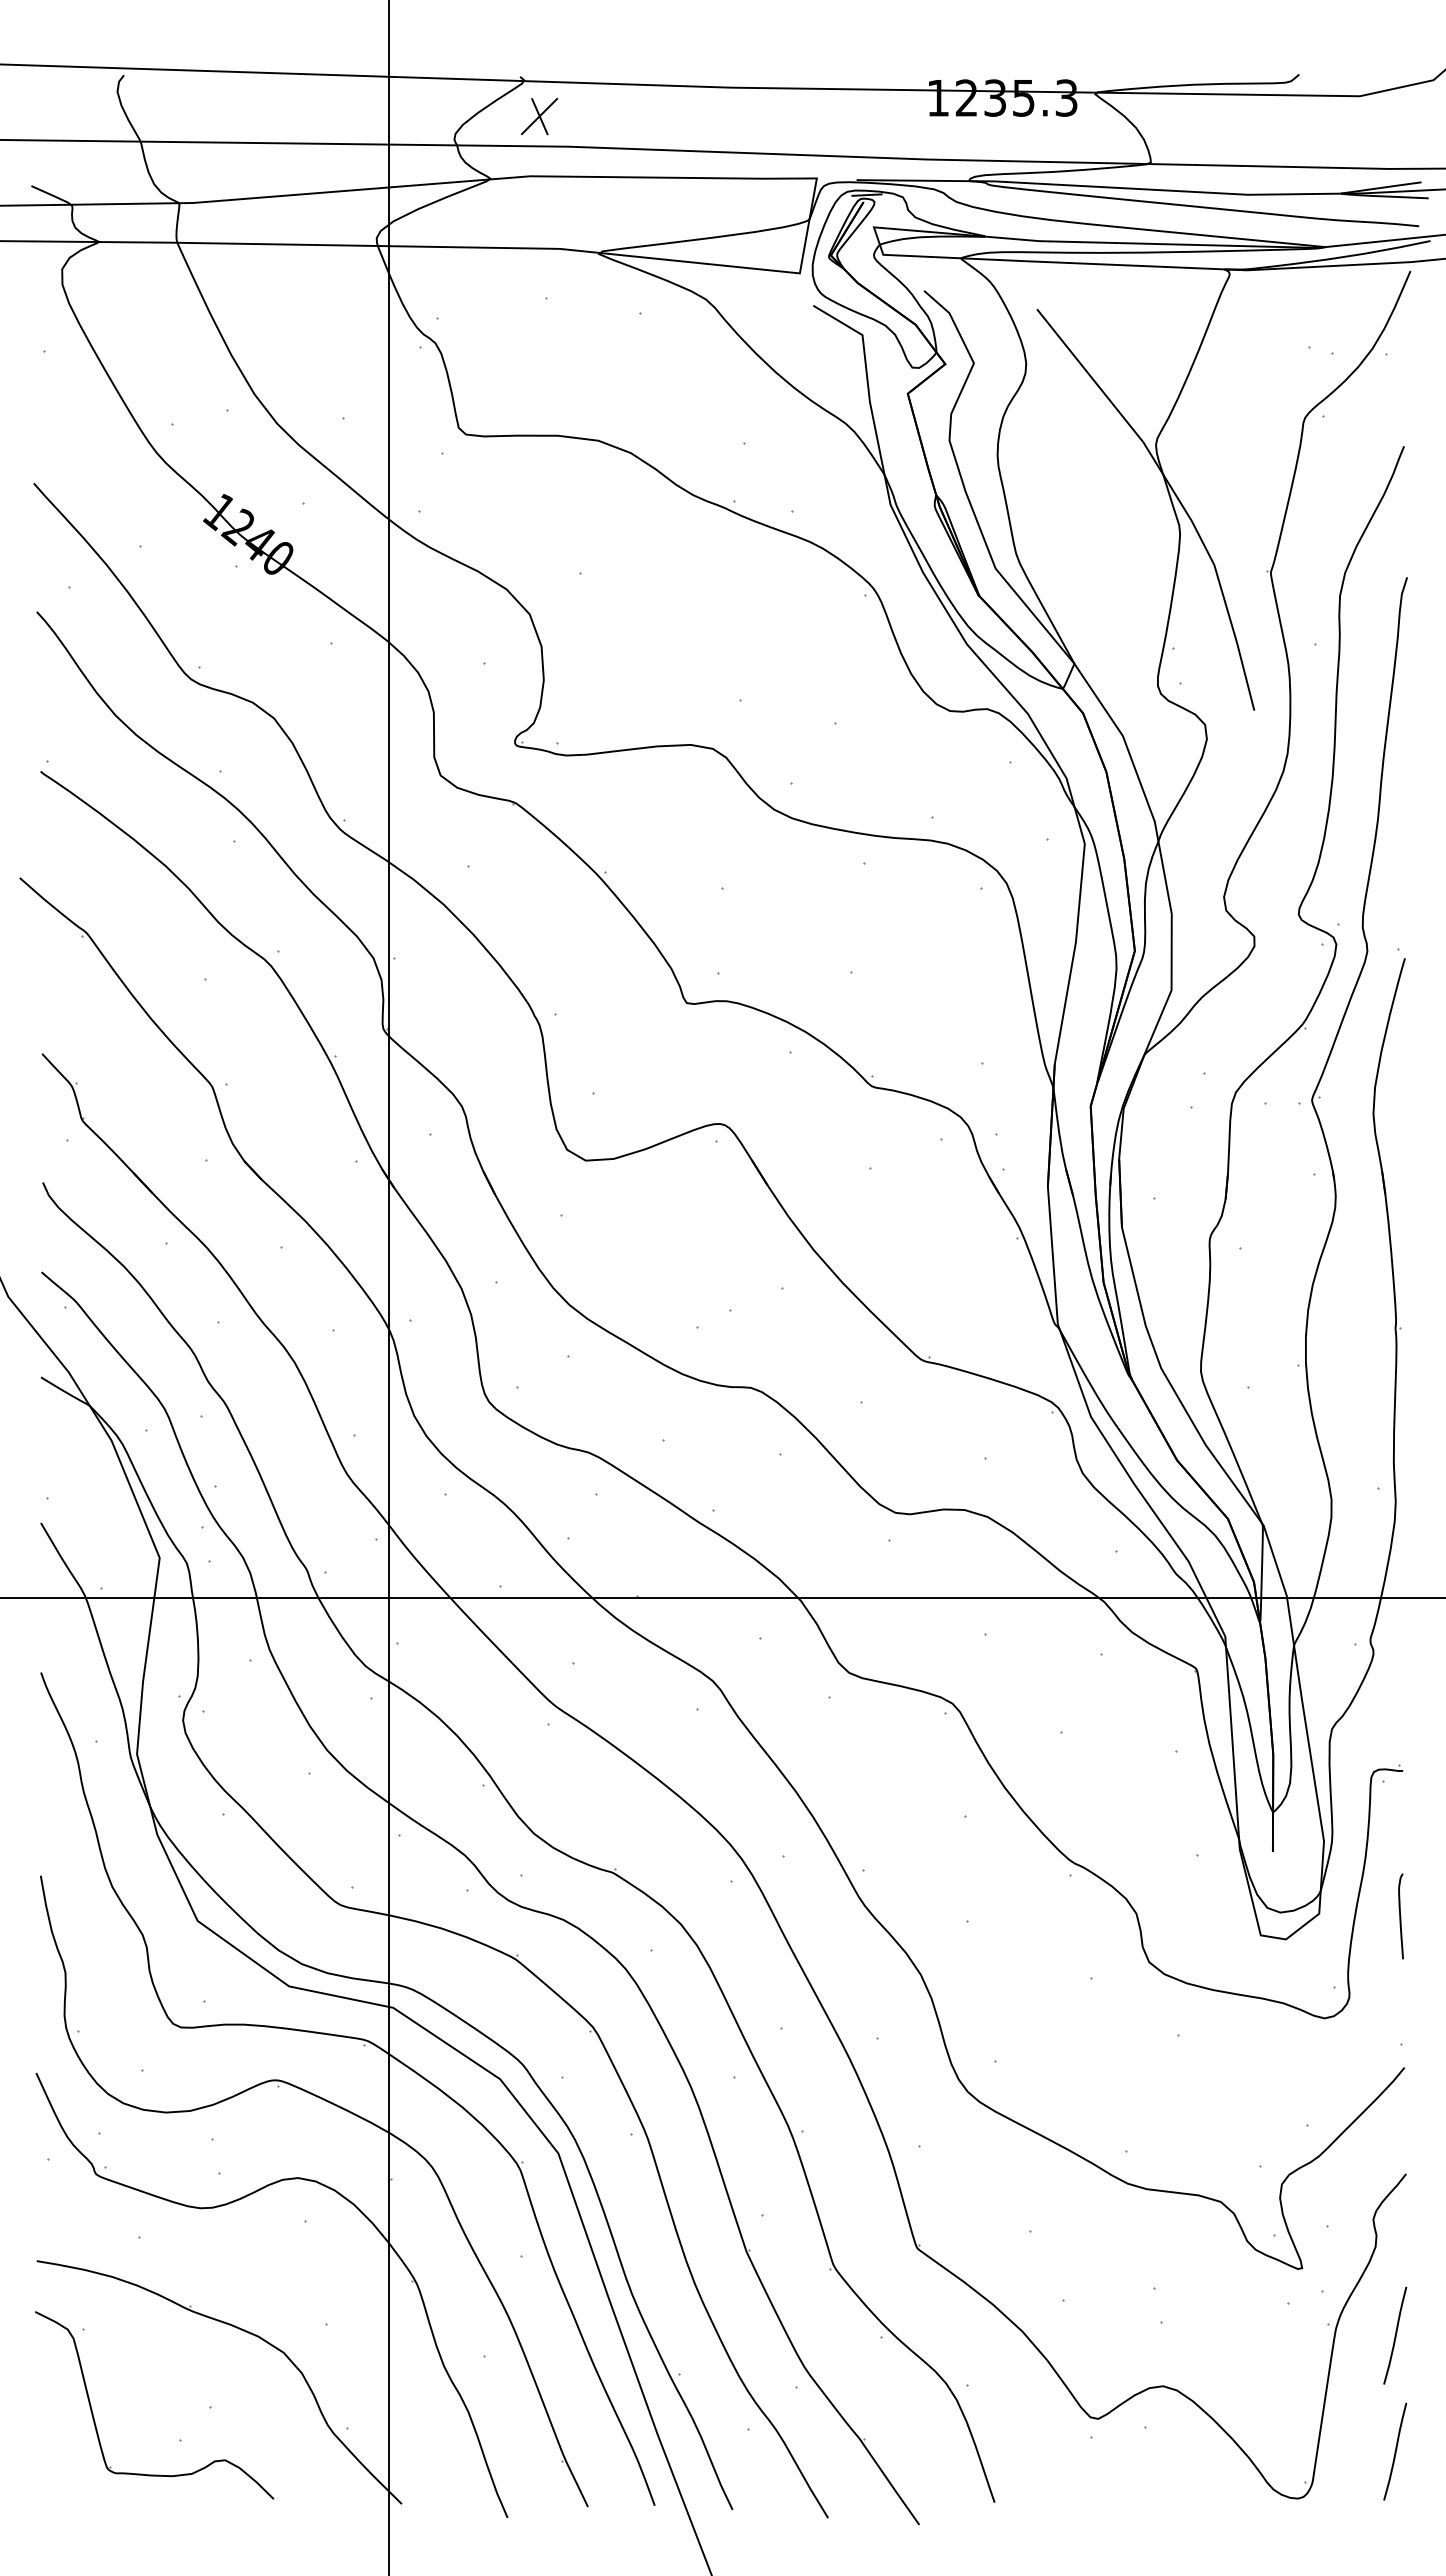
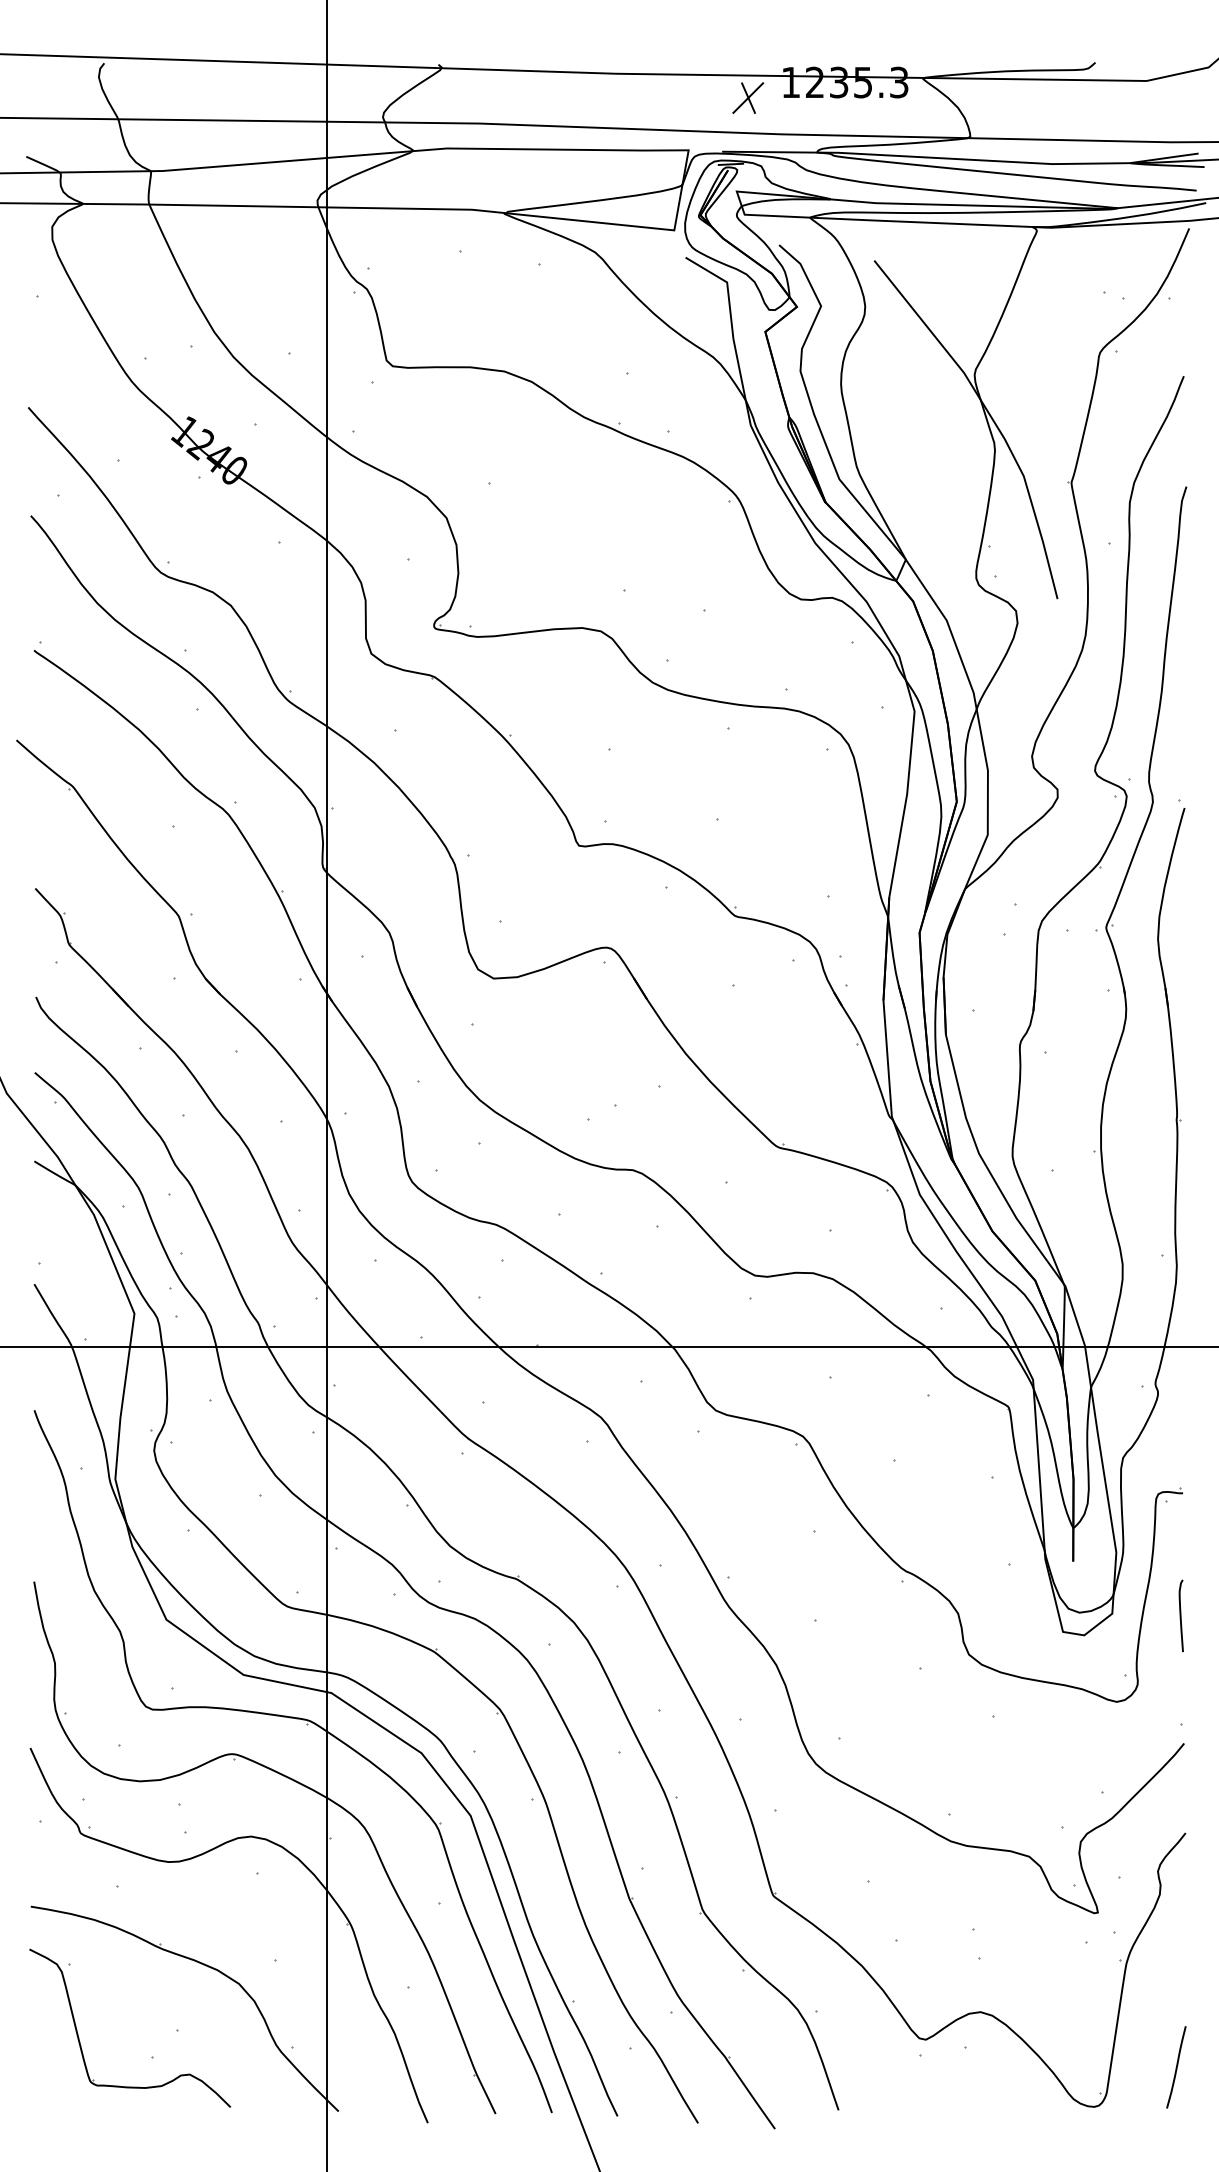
part: (539, 116) -> (748, 98), moved
curve: (1395, 2335) -> (1176, 1969), removed

